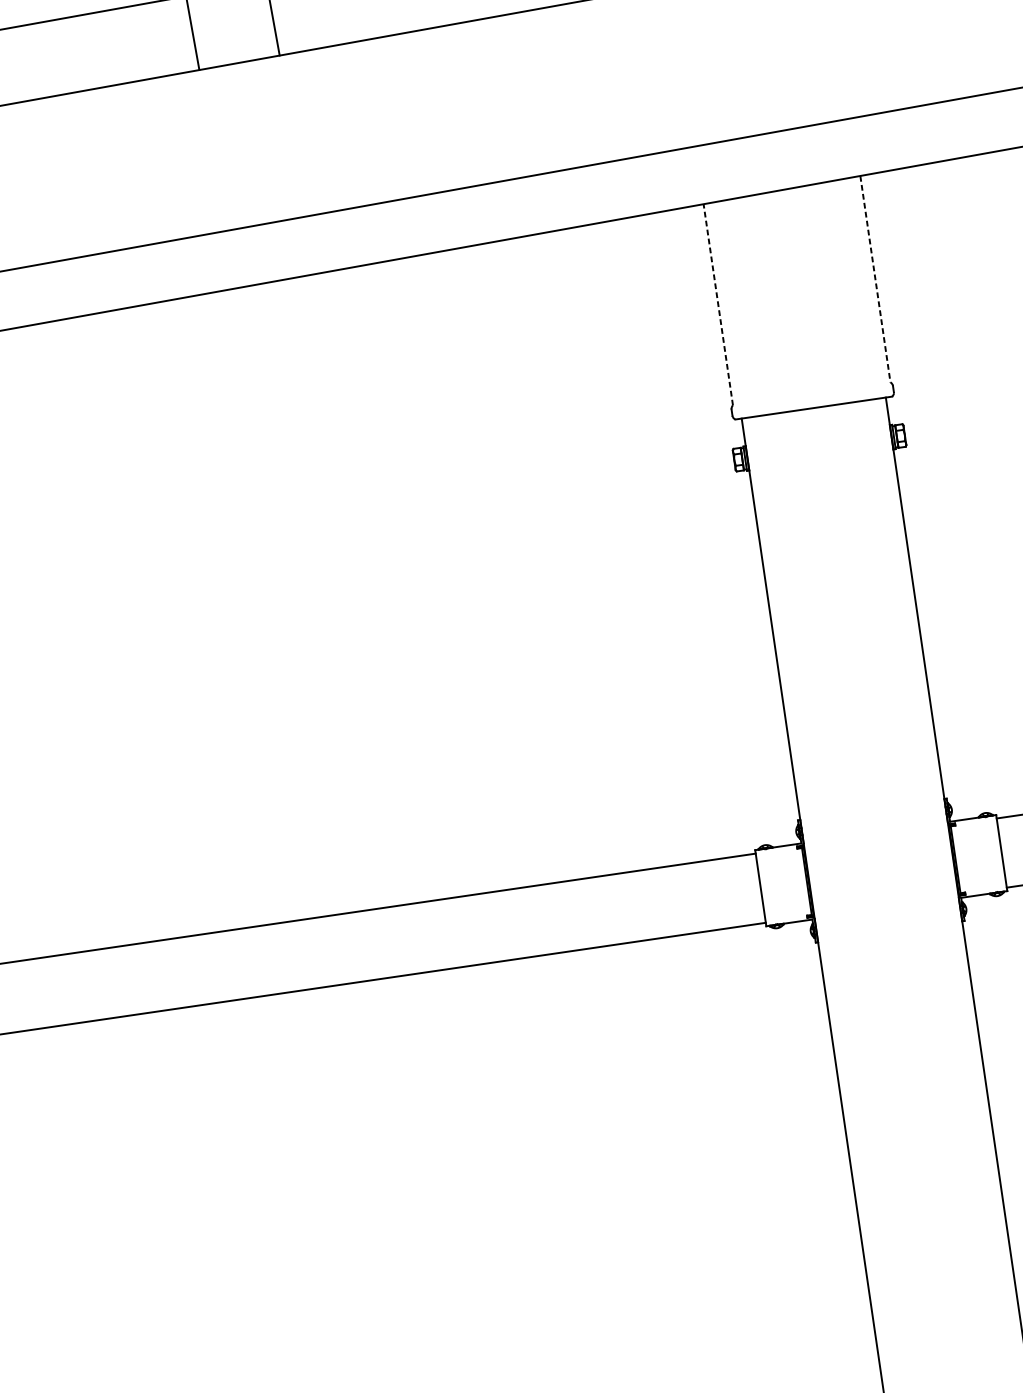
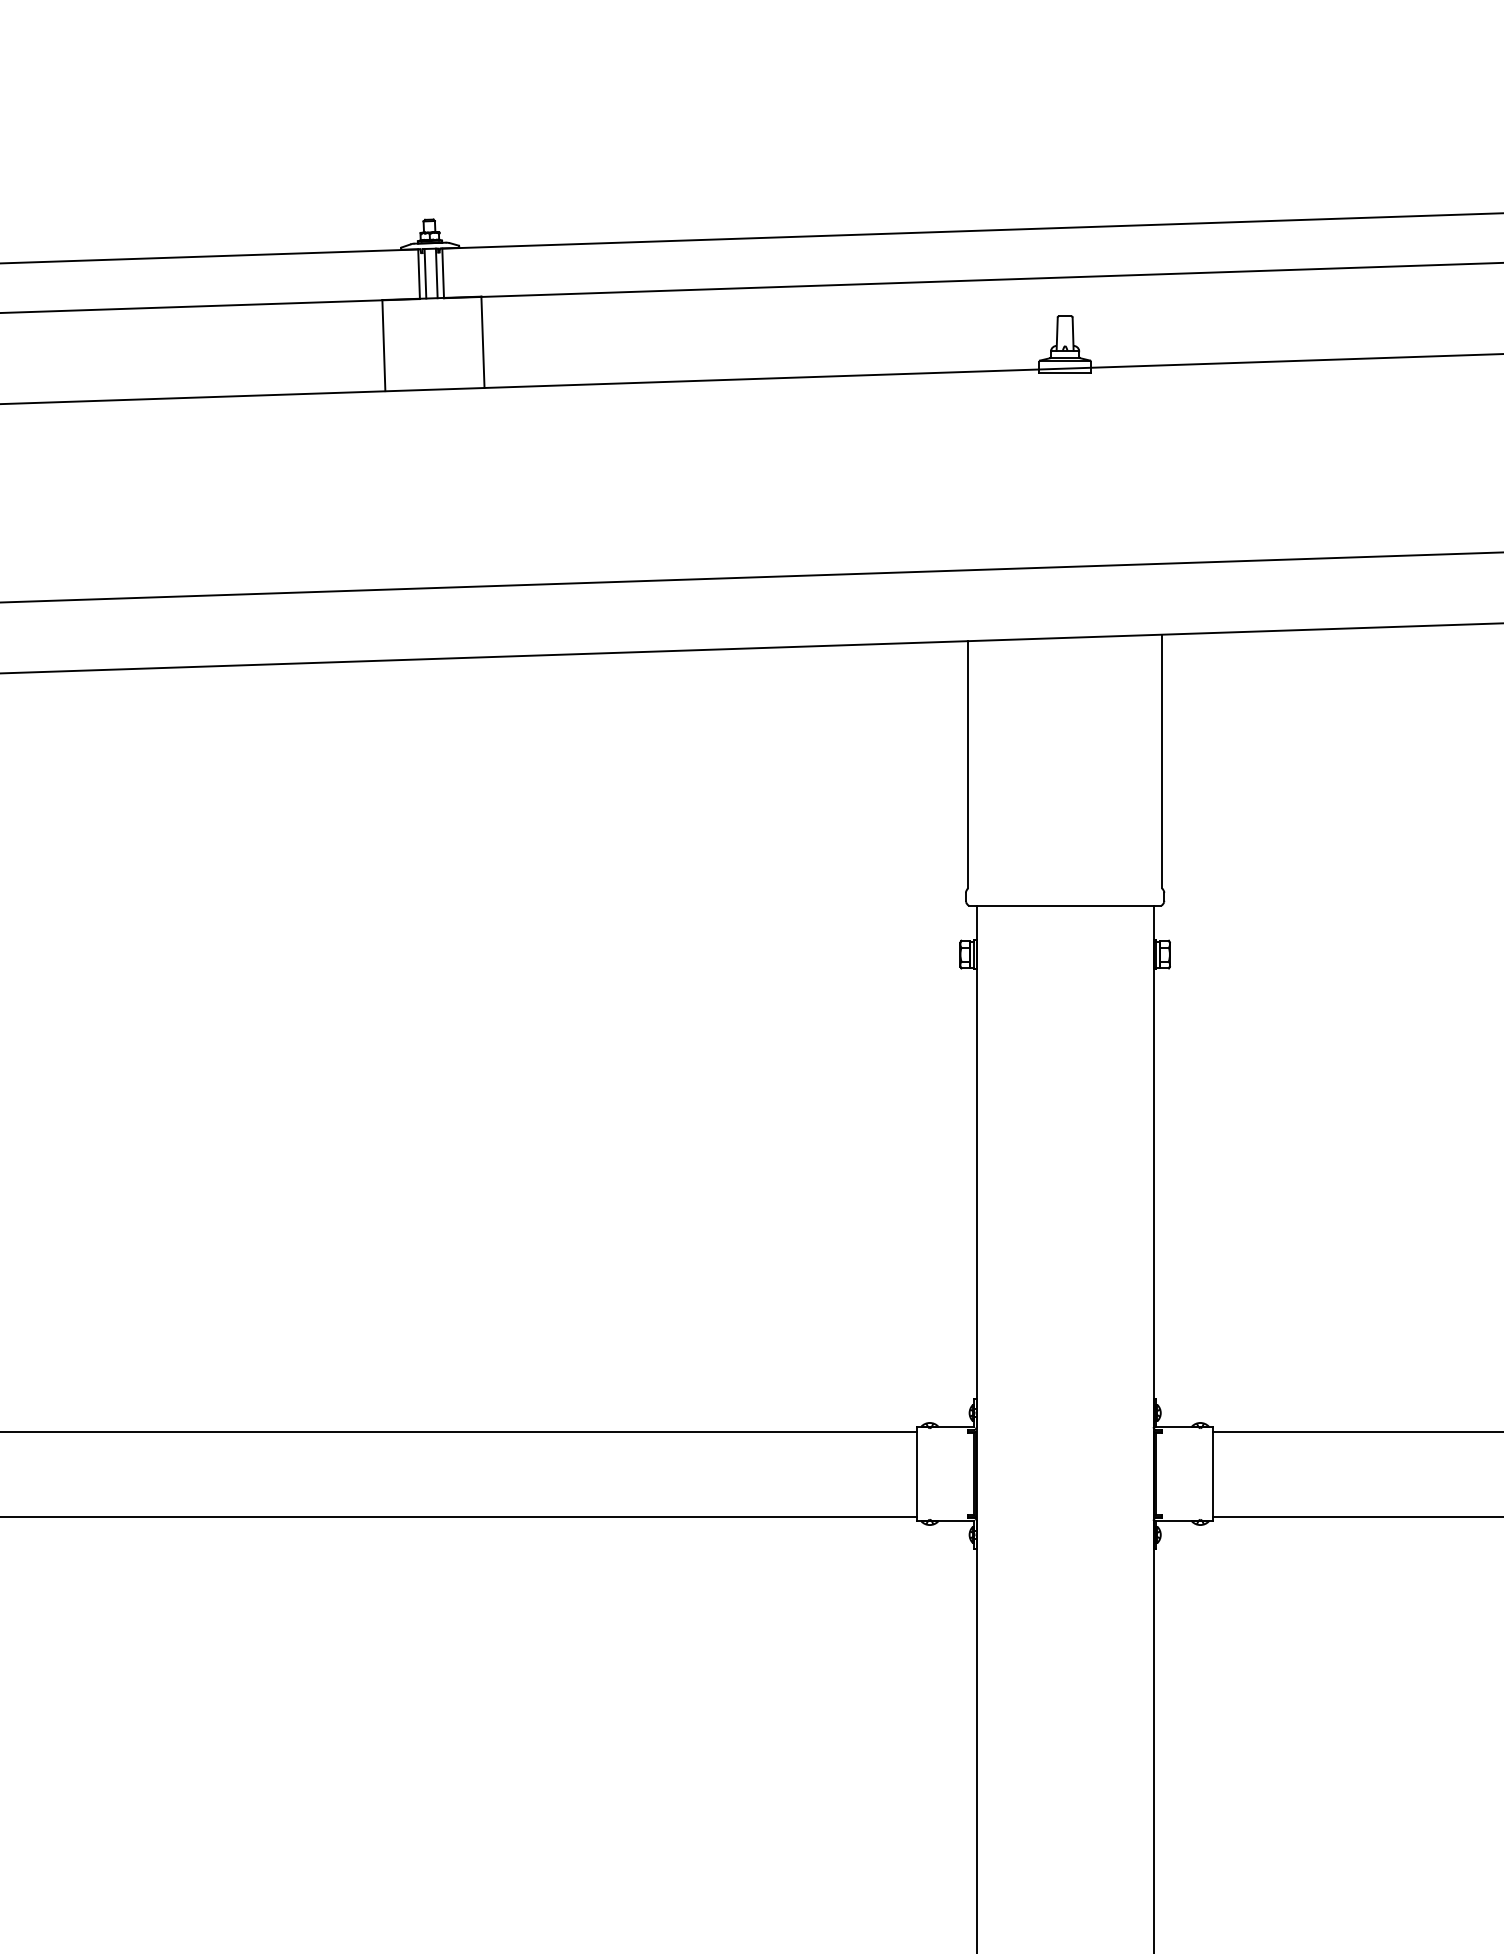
line: (875, 279) -> (1161, 761), dashed -> solid
line: (718, 304) -> (968, 764), dashed -> solid

